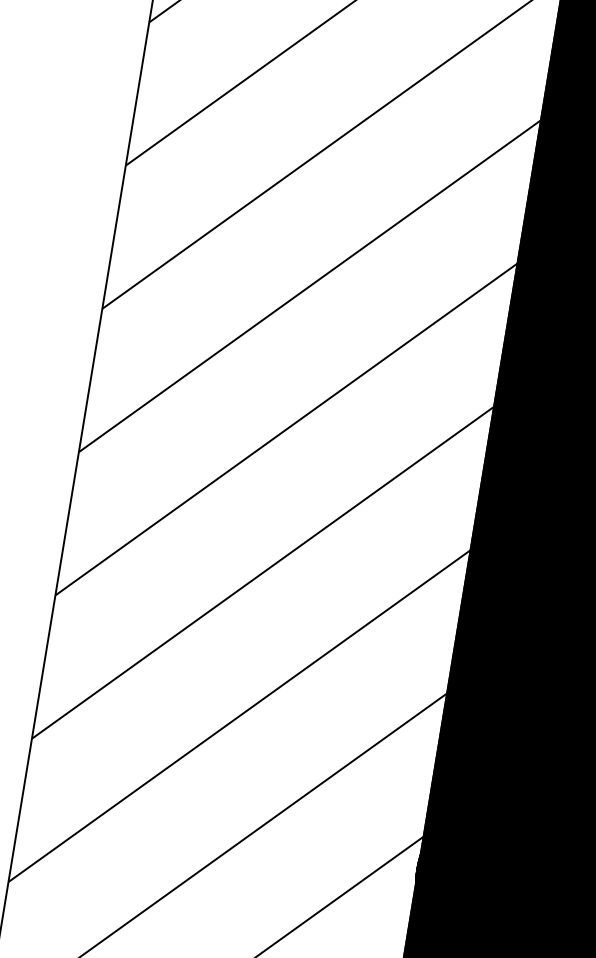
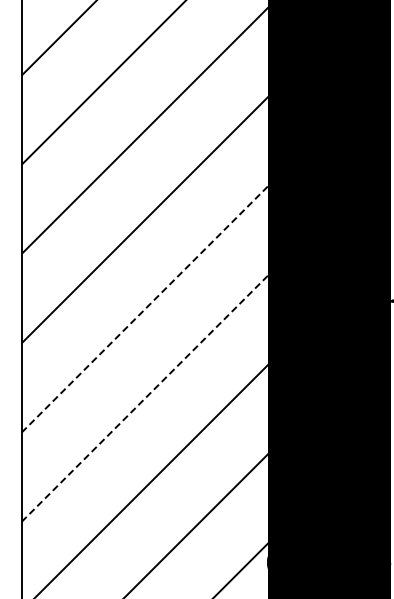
line: (286, 428) -> (145, 308), solid -> dashed
line: (262, 573) -> (145, 398), solid -> dashed

